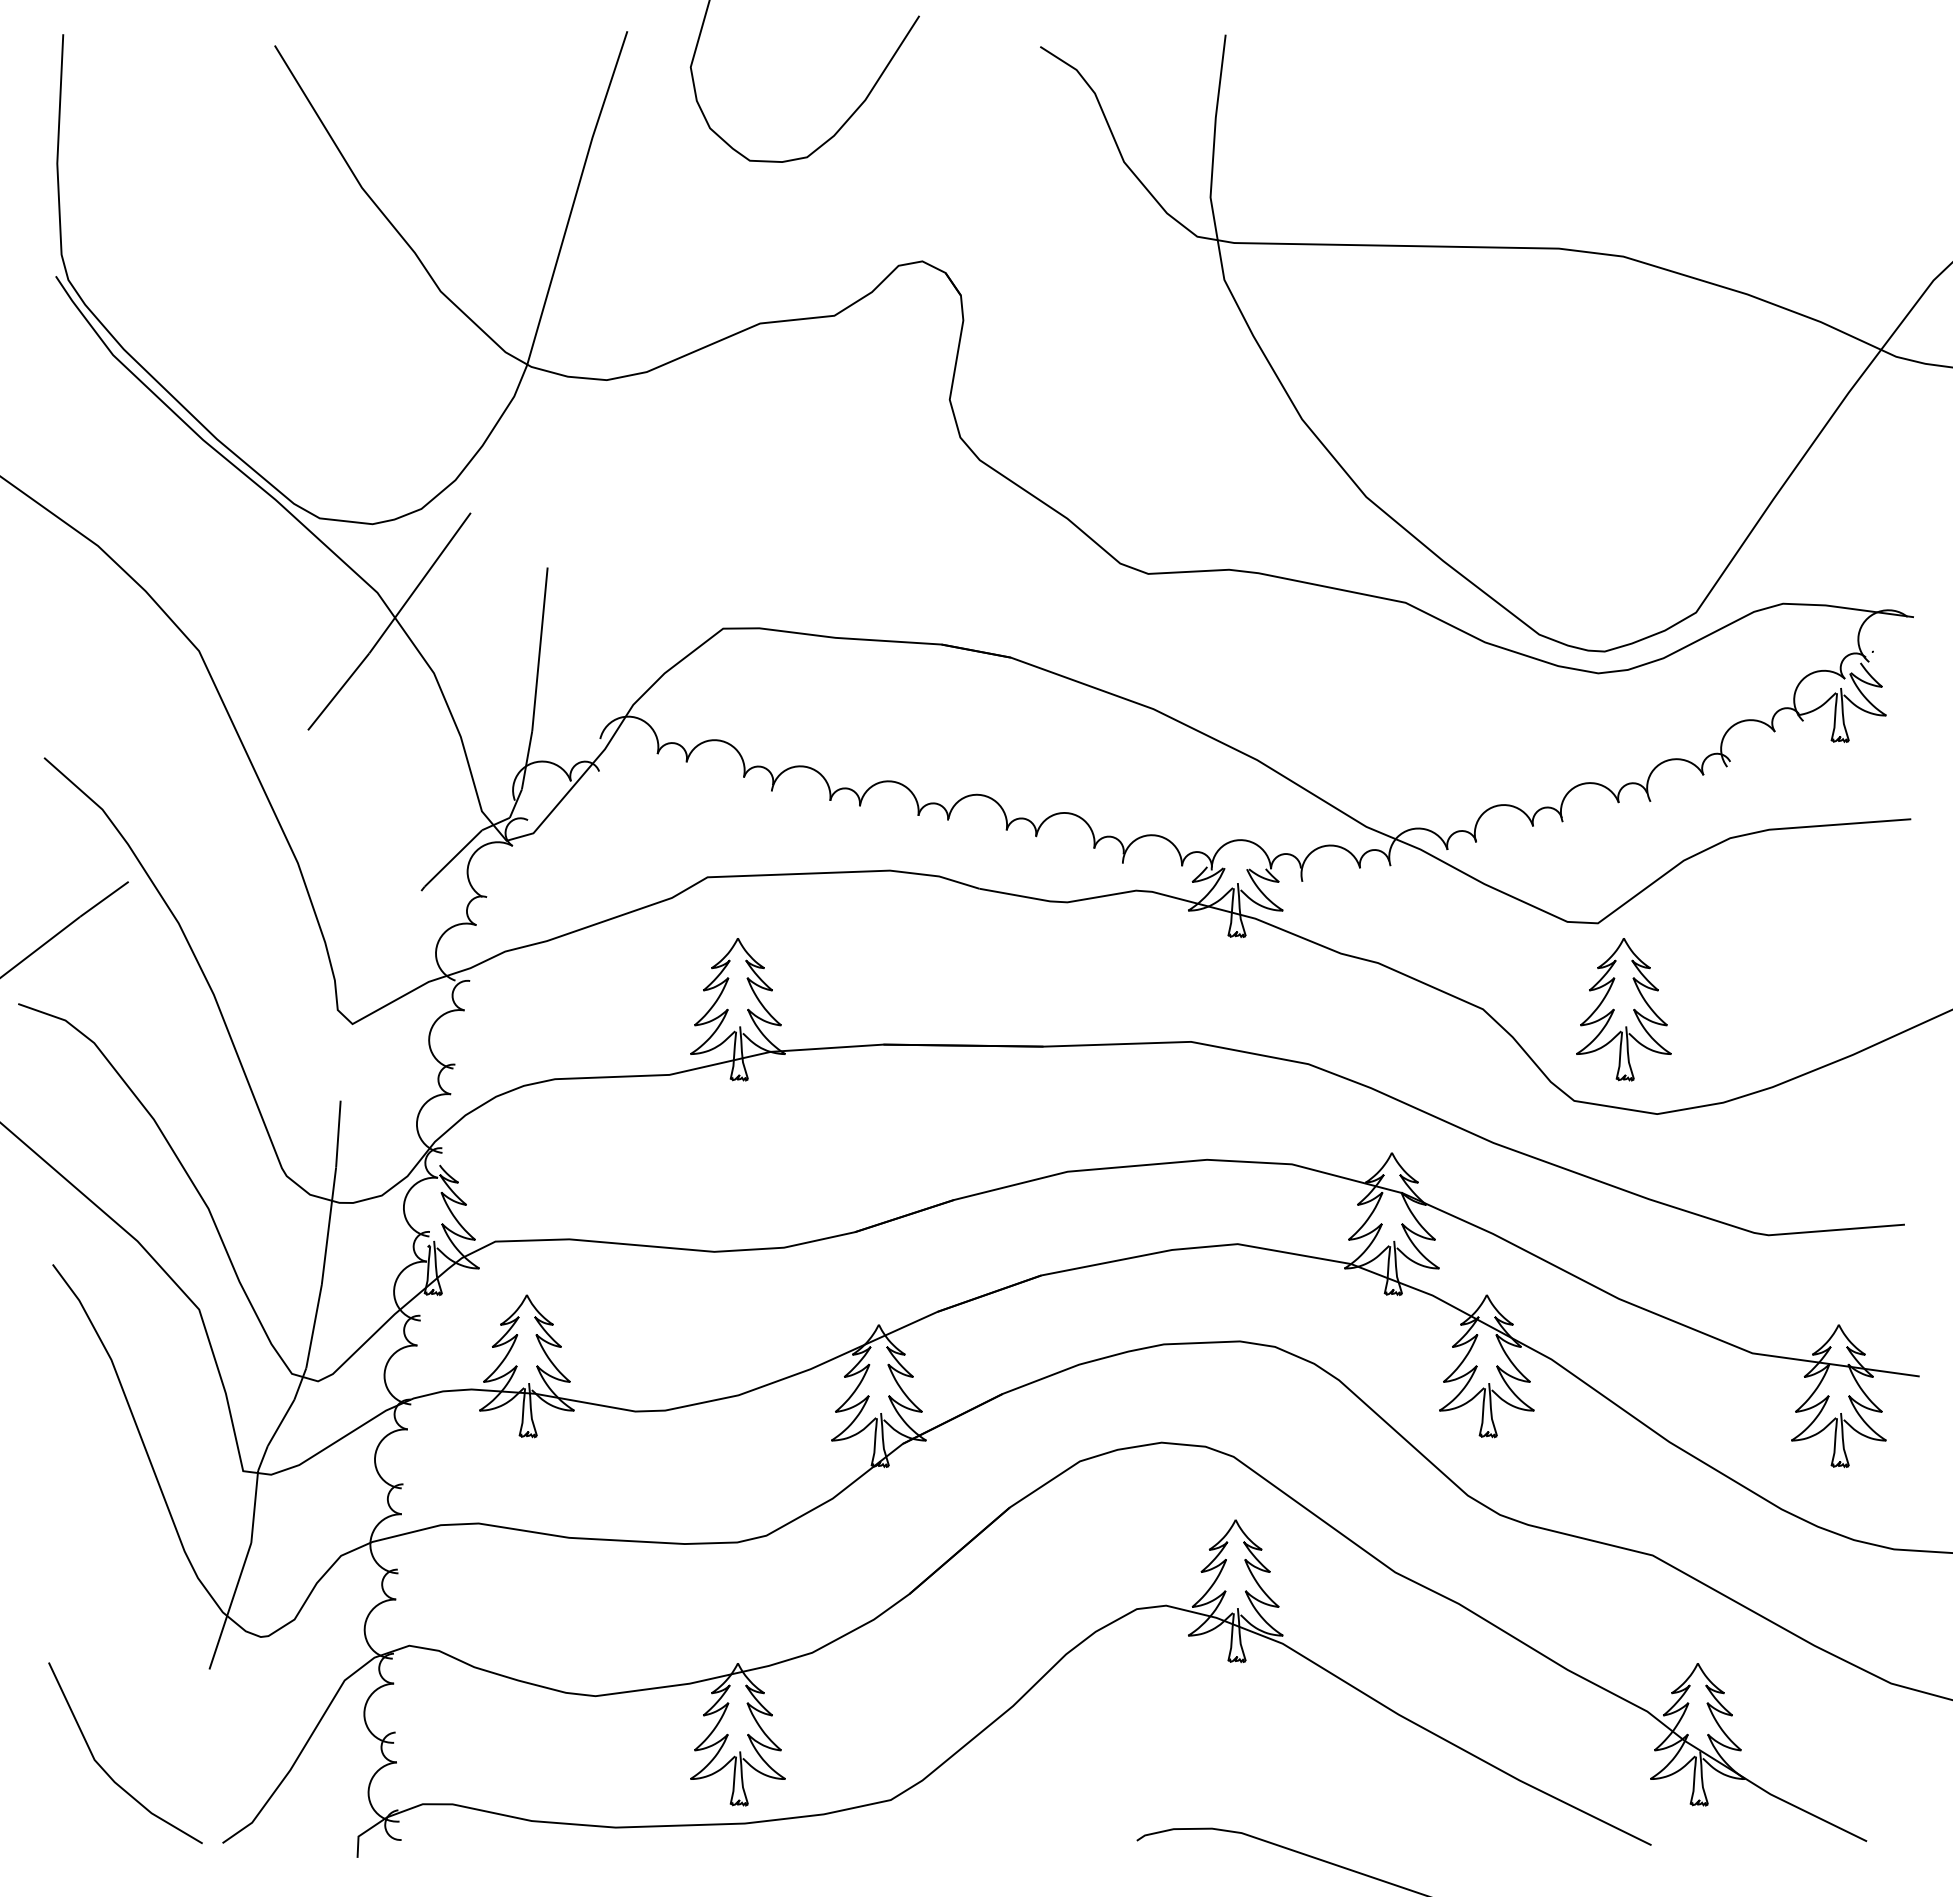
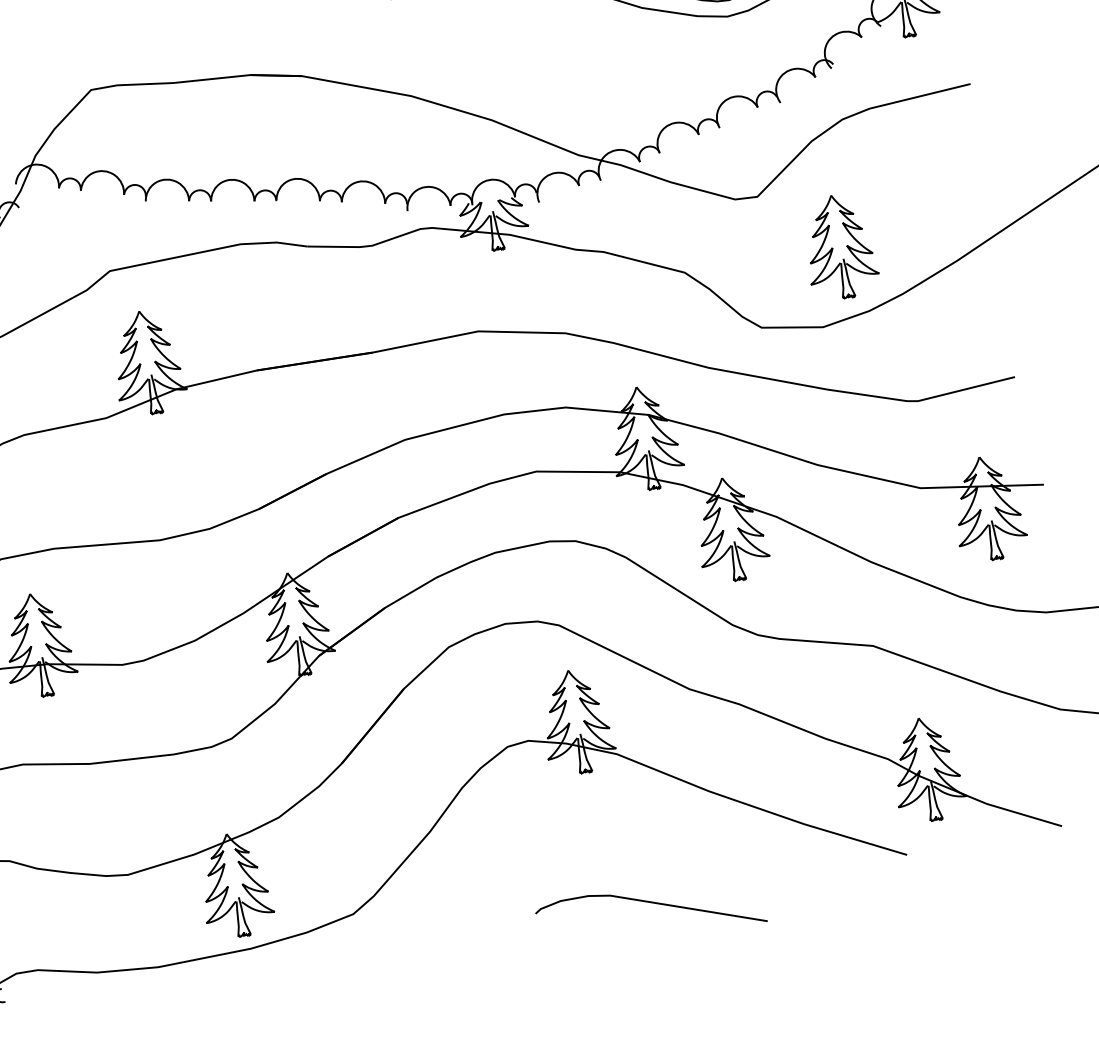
part: (1623, 1009) -> (839, 246), moved

